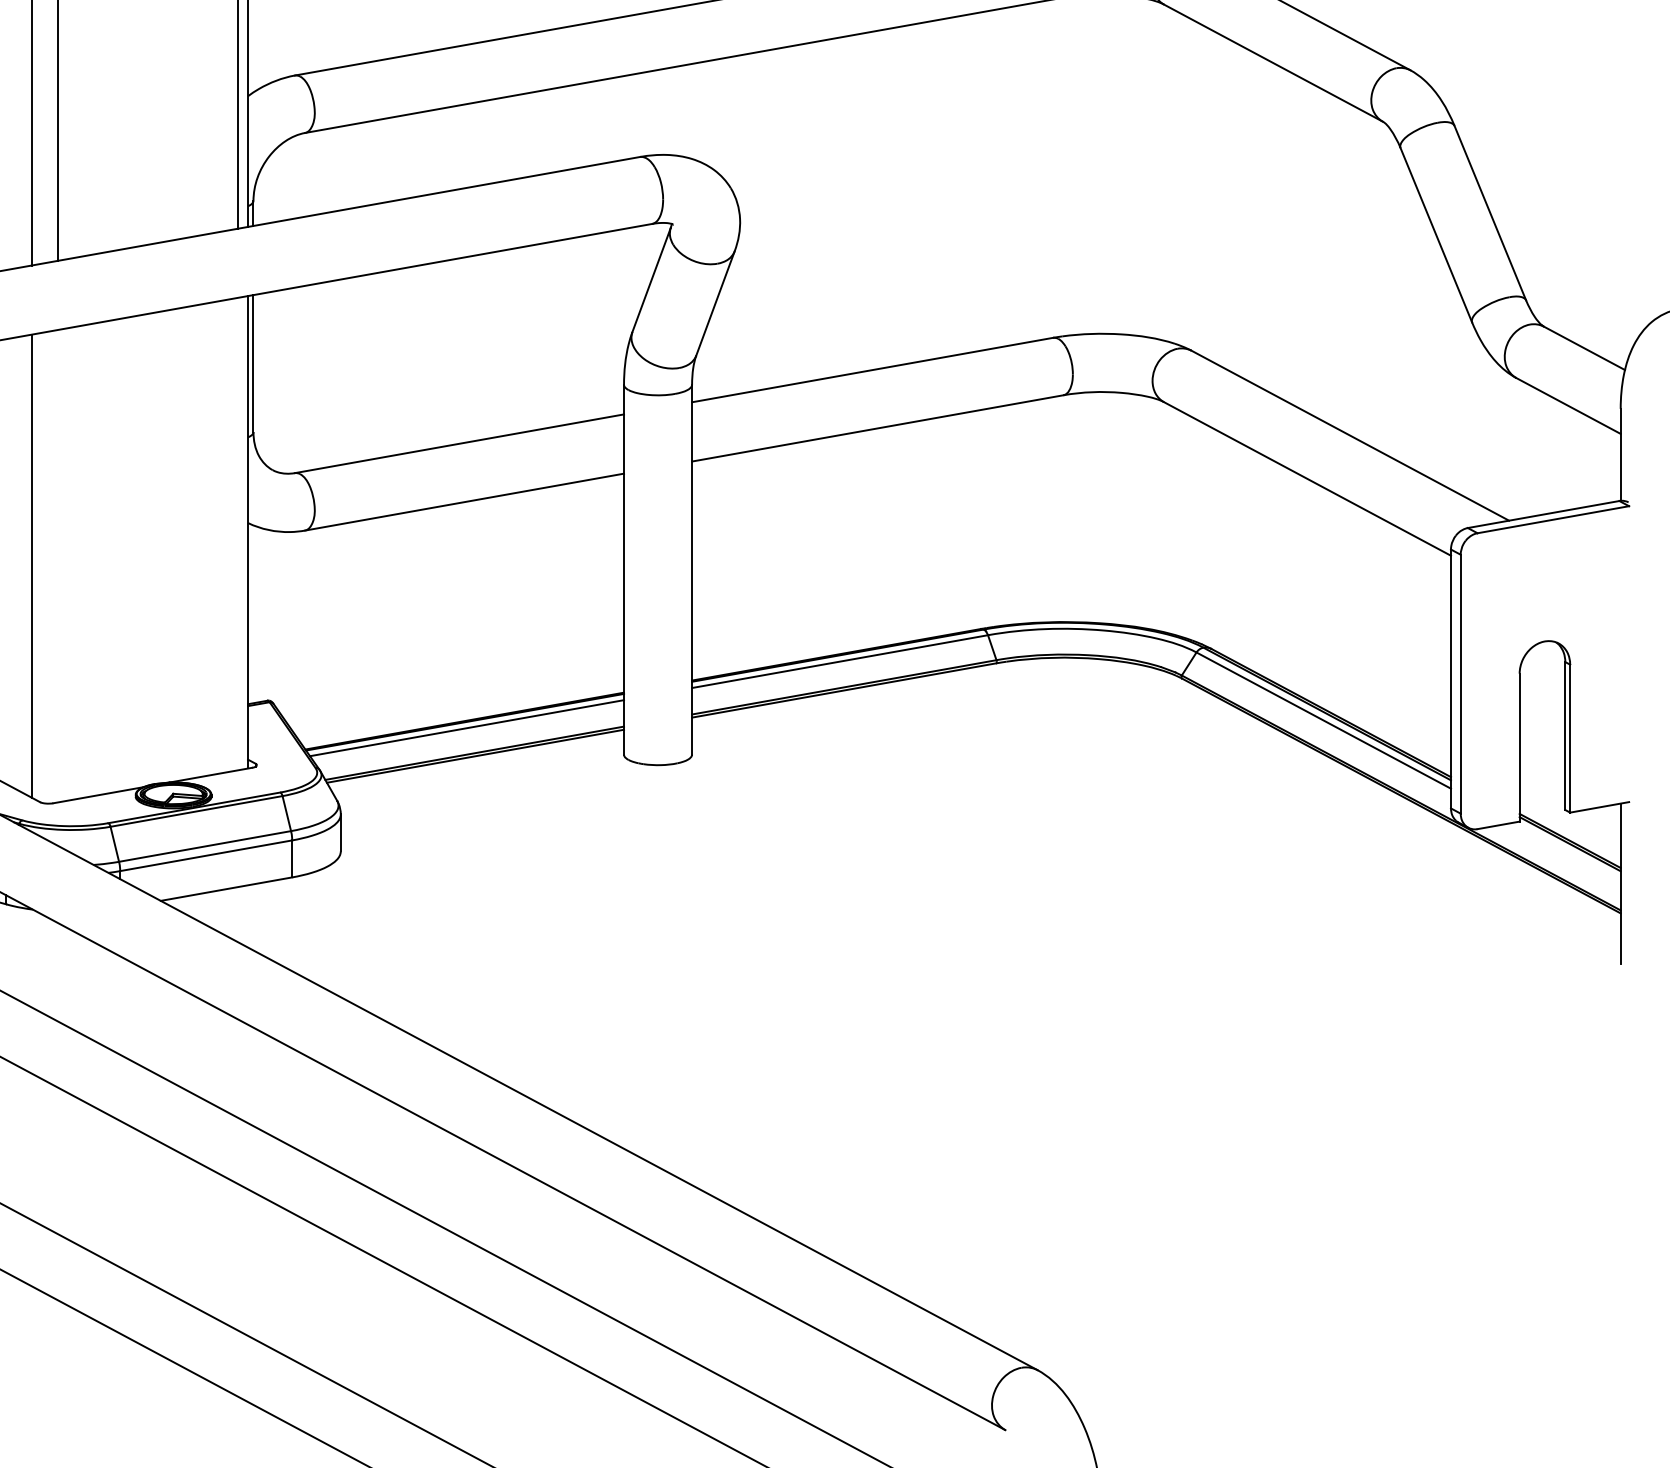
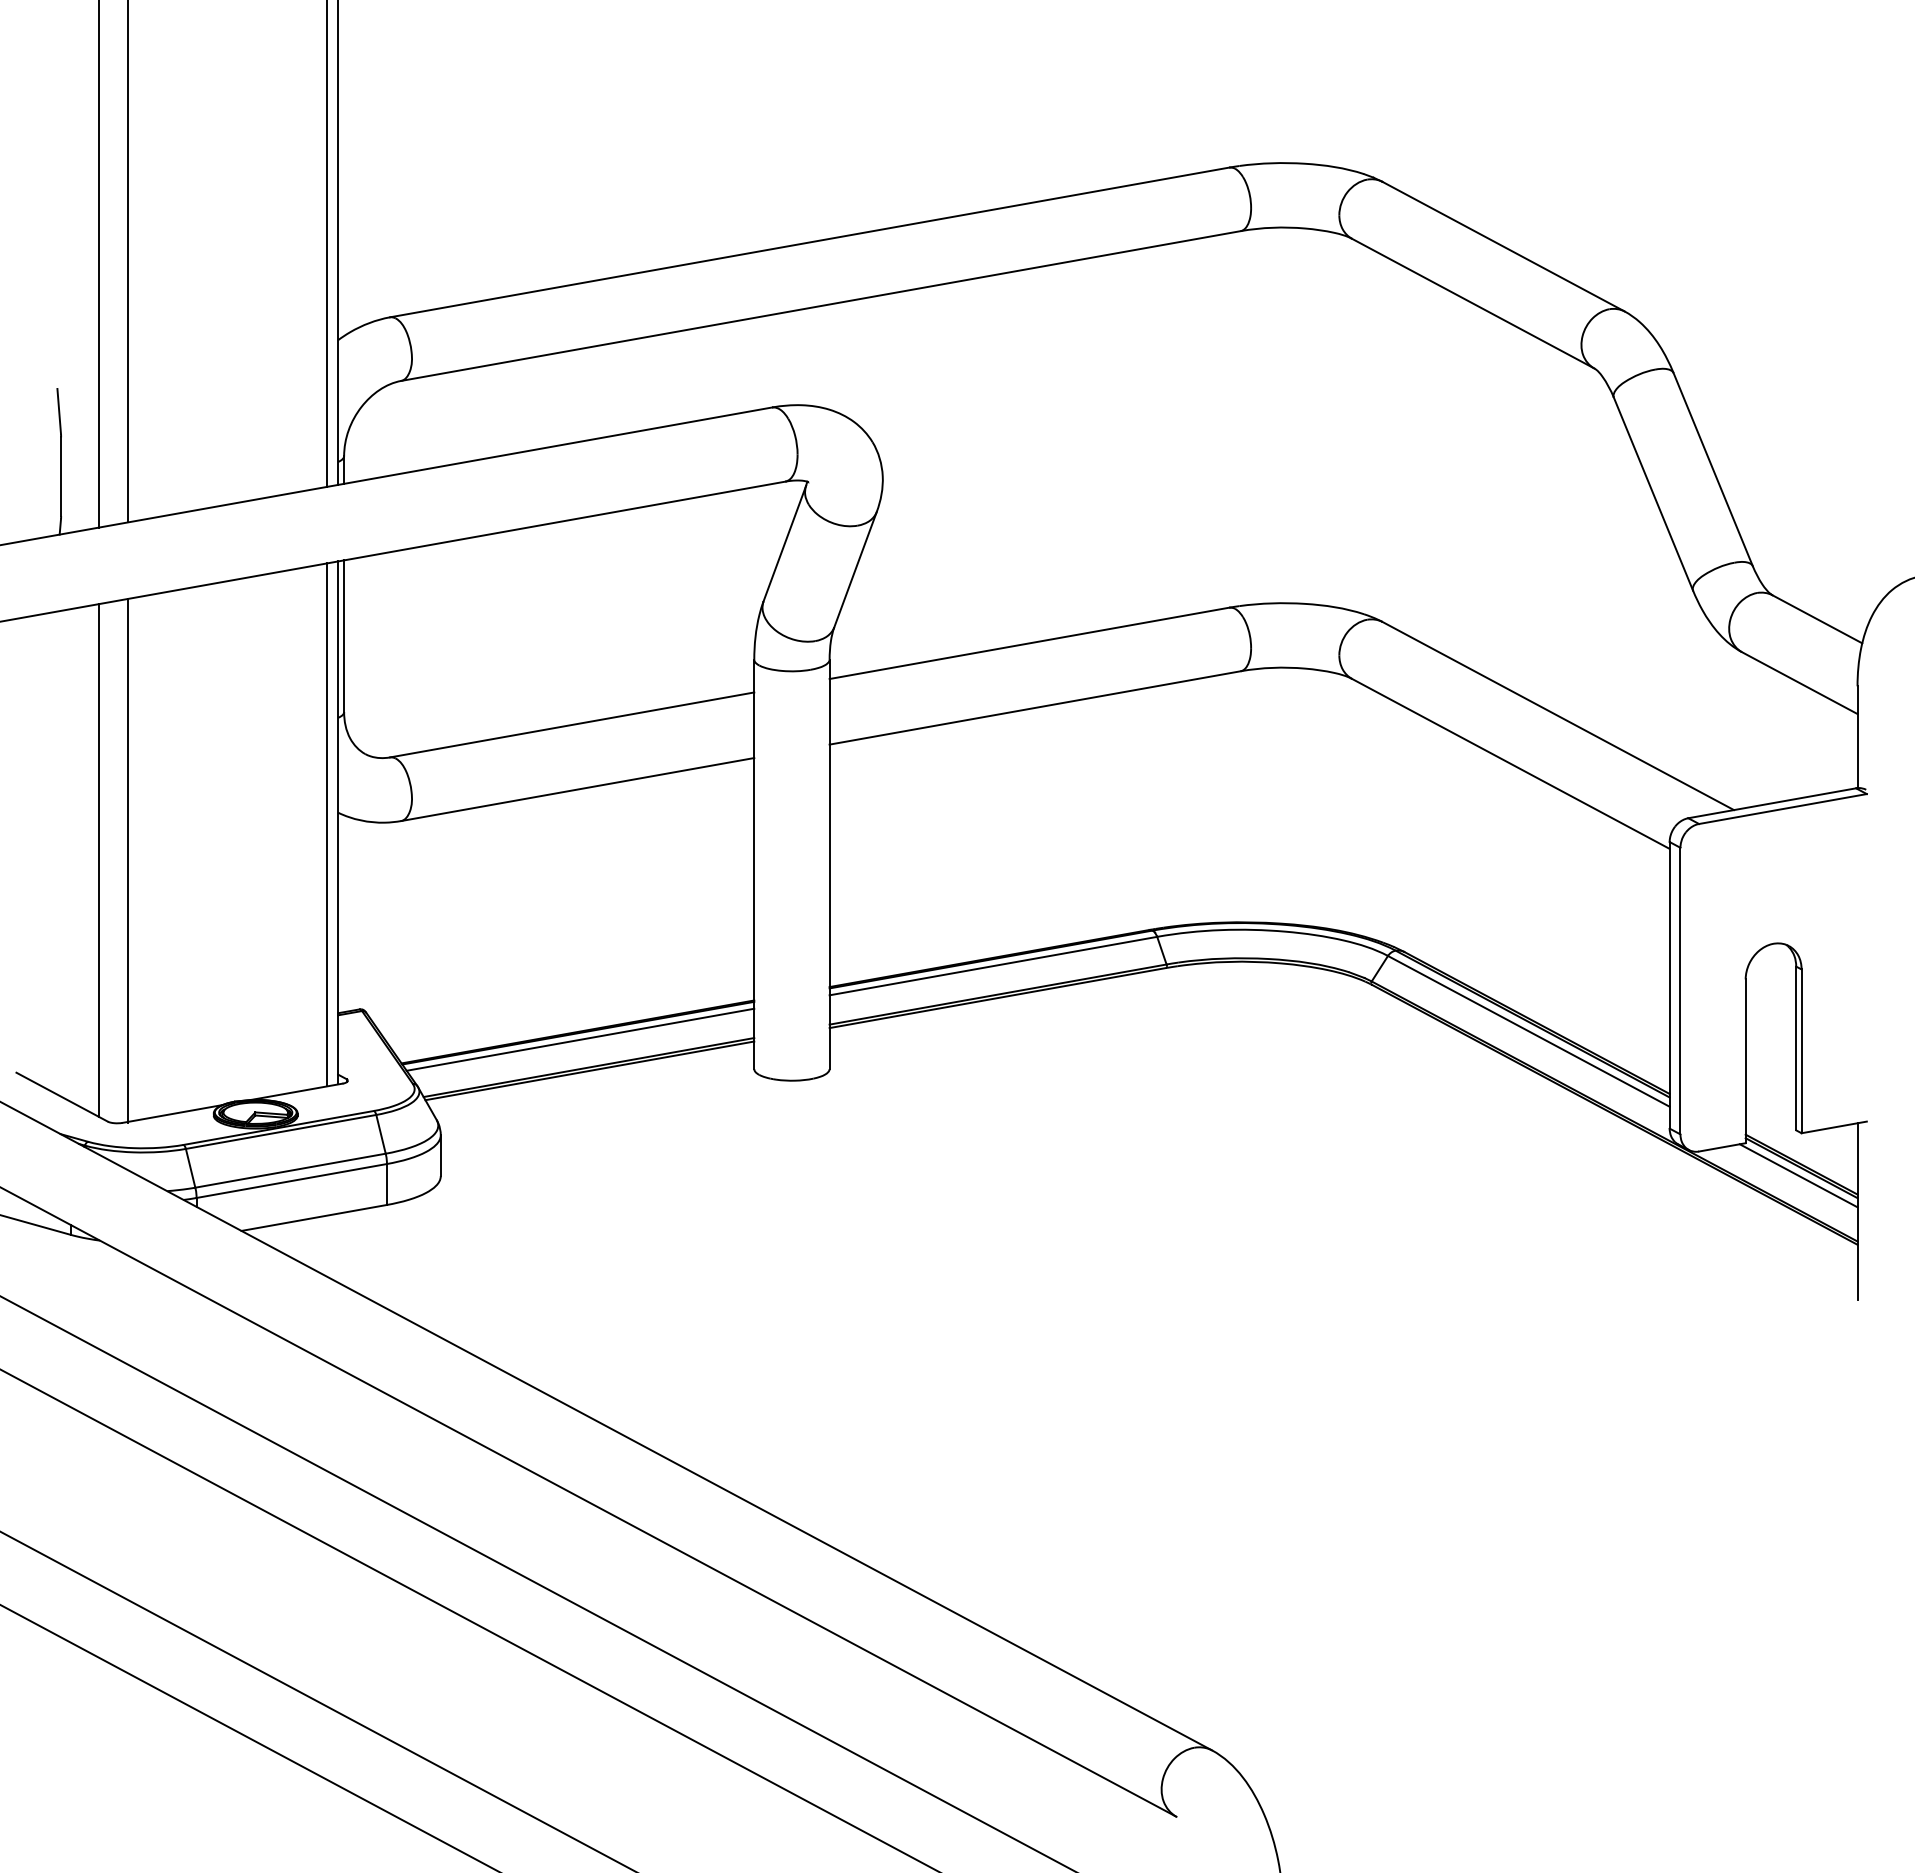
line: (238, 533) -> (327, 824), added
line: (57, 566) -> (127, 860), added
line: (1567, 850) -> (1798, 1175), added

